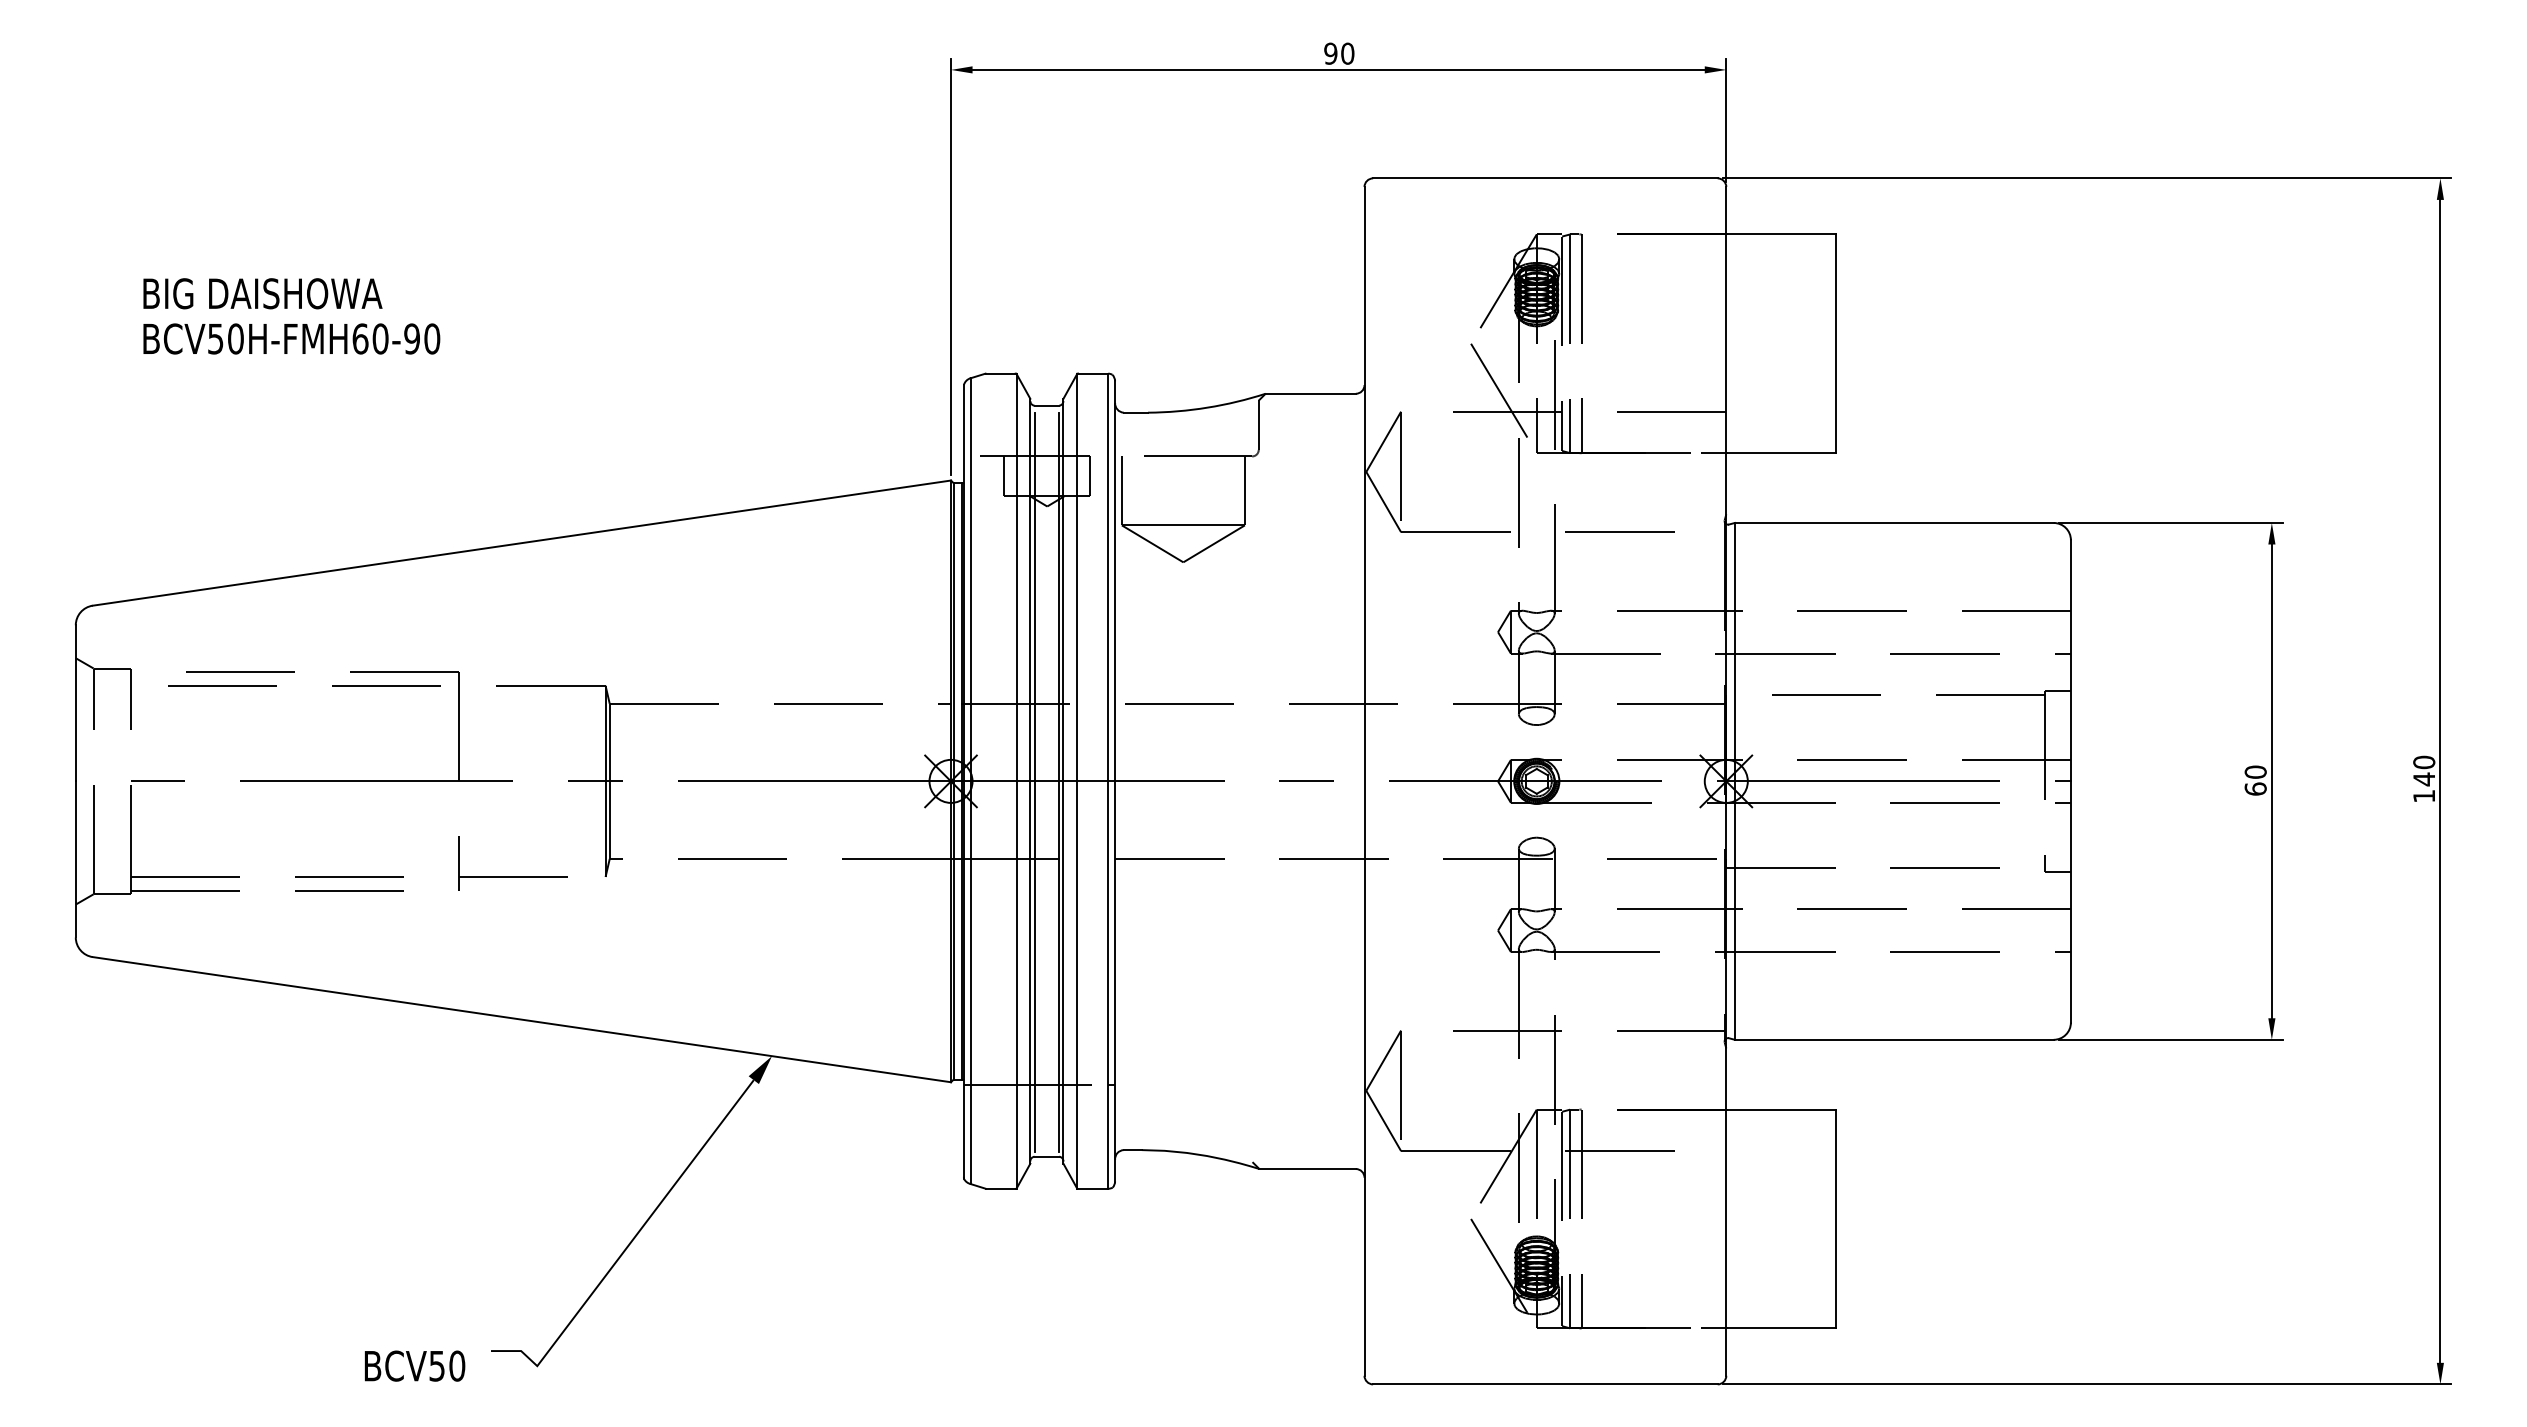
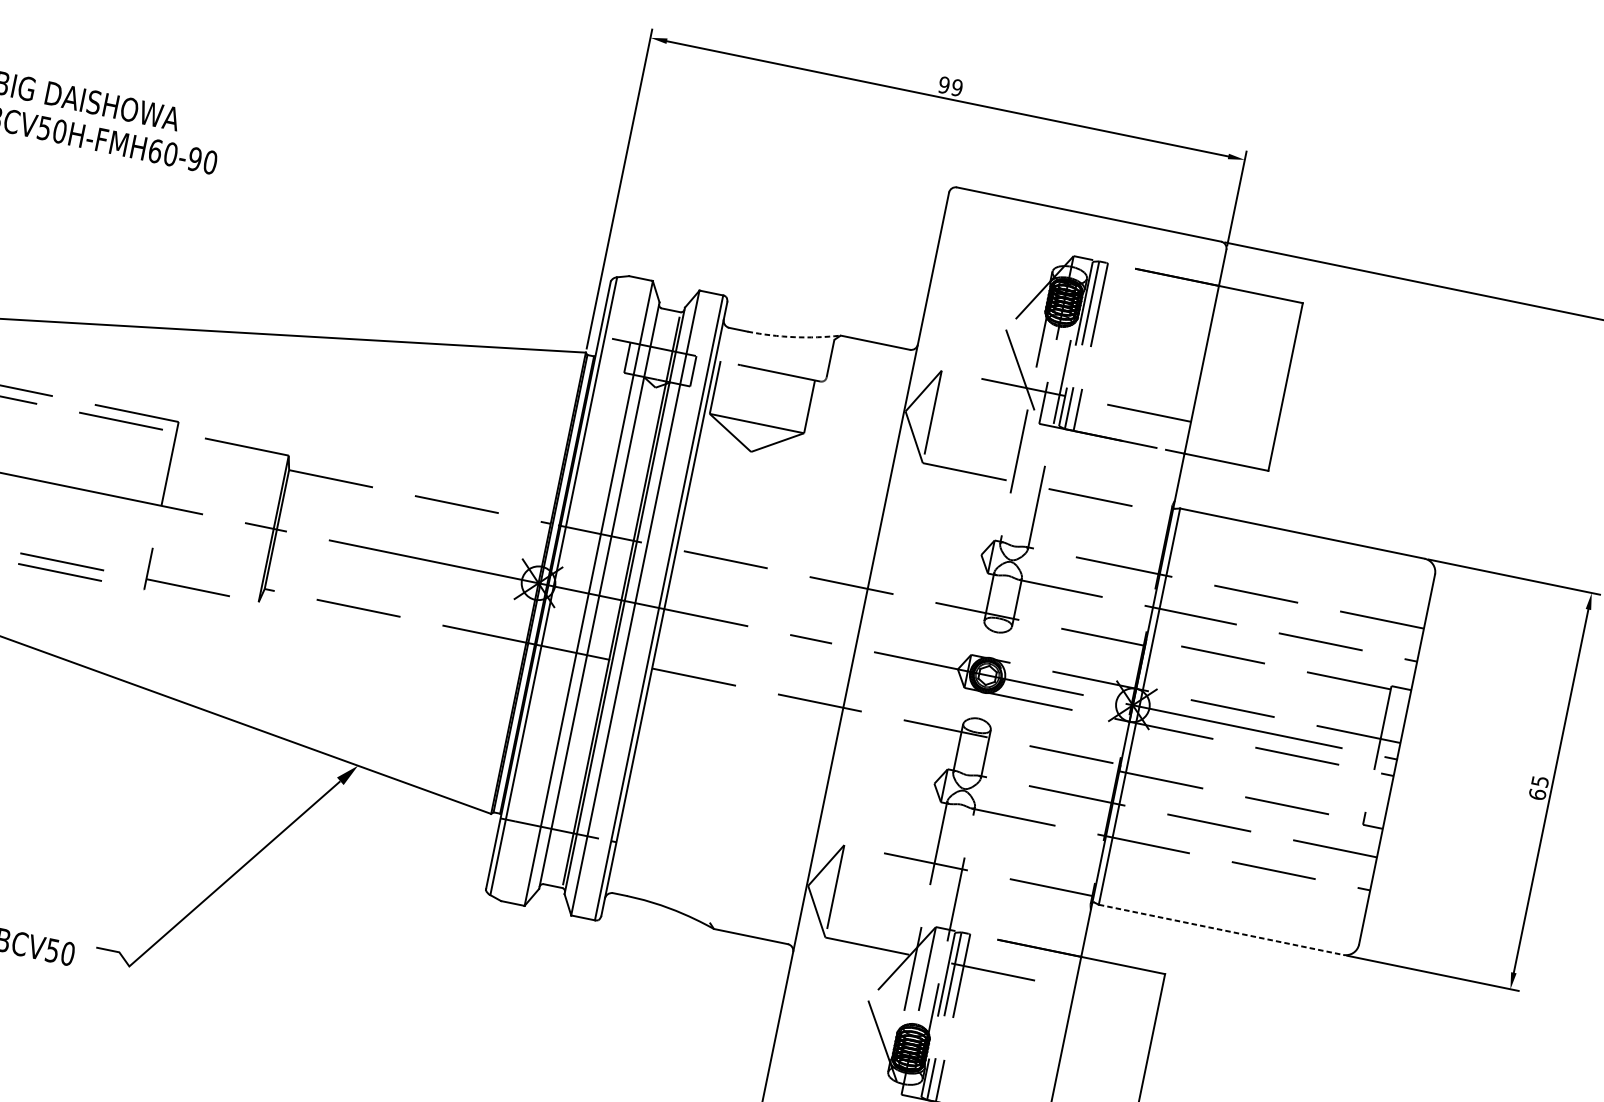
text: (1347, 53) -> (957, 87), 90 -> 99
arc: (1207, 407) -> (794, 337), solid -> dashed
text: (2255, 771) -> (1540, 780), 60 -> 65
line: (1034, 781) -> (602, 596), removed
line: (1894, 1039) -> (1221, 929), solid -> dashed

